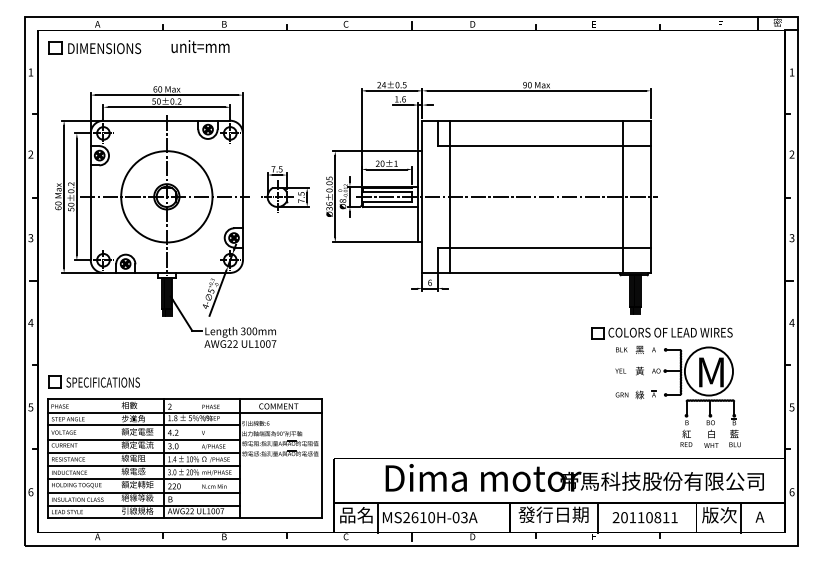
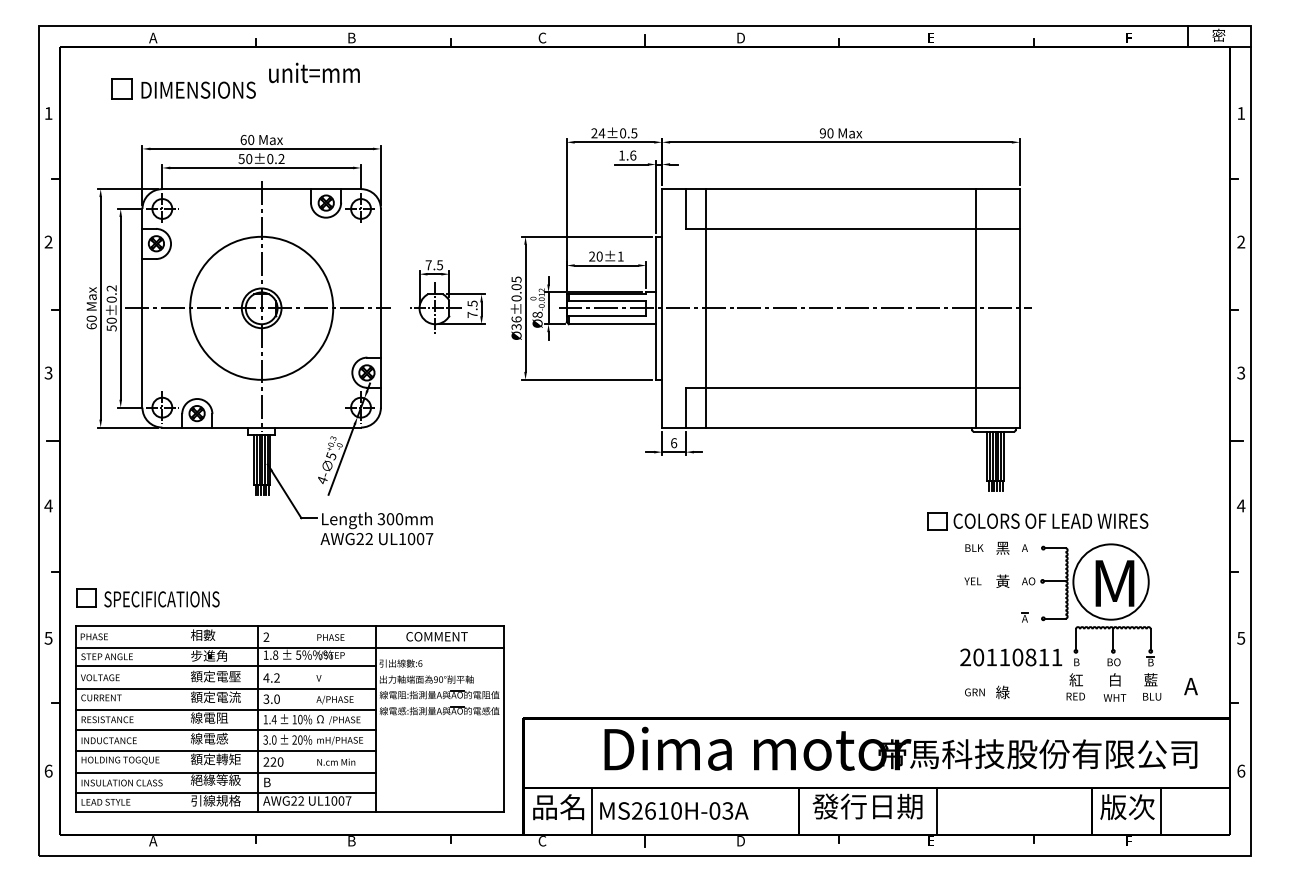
part: (94, 47) -> (182, 88), moved
text: (629, 394) -> (986, 691), moved
text: (759, 516) -> (1190, 685), moved
text: (644, 517) -> (1010, 657), moved

